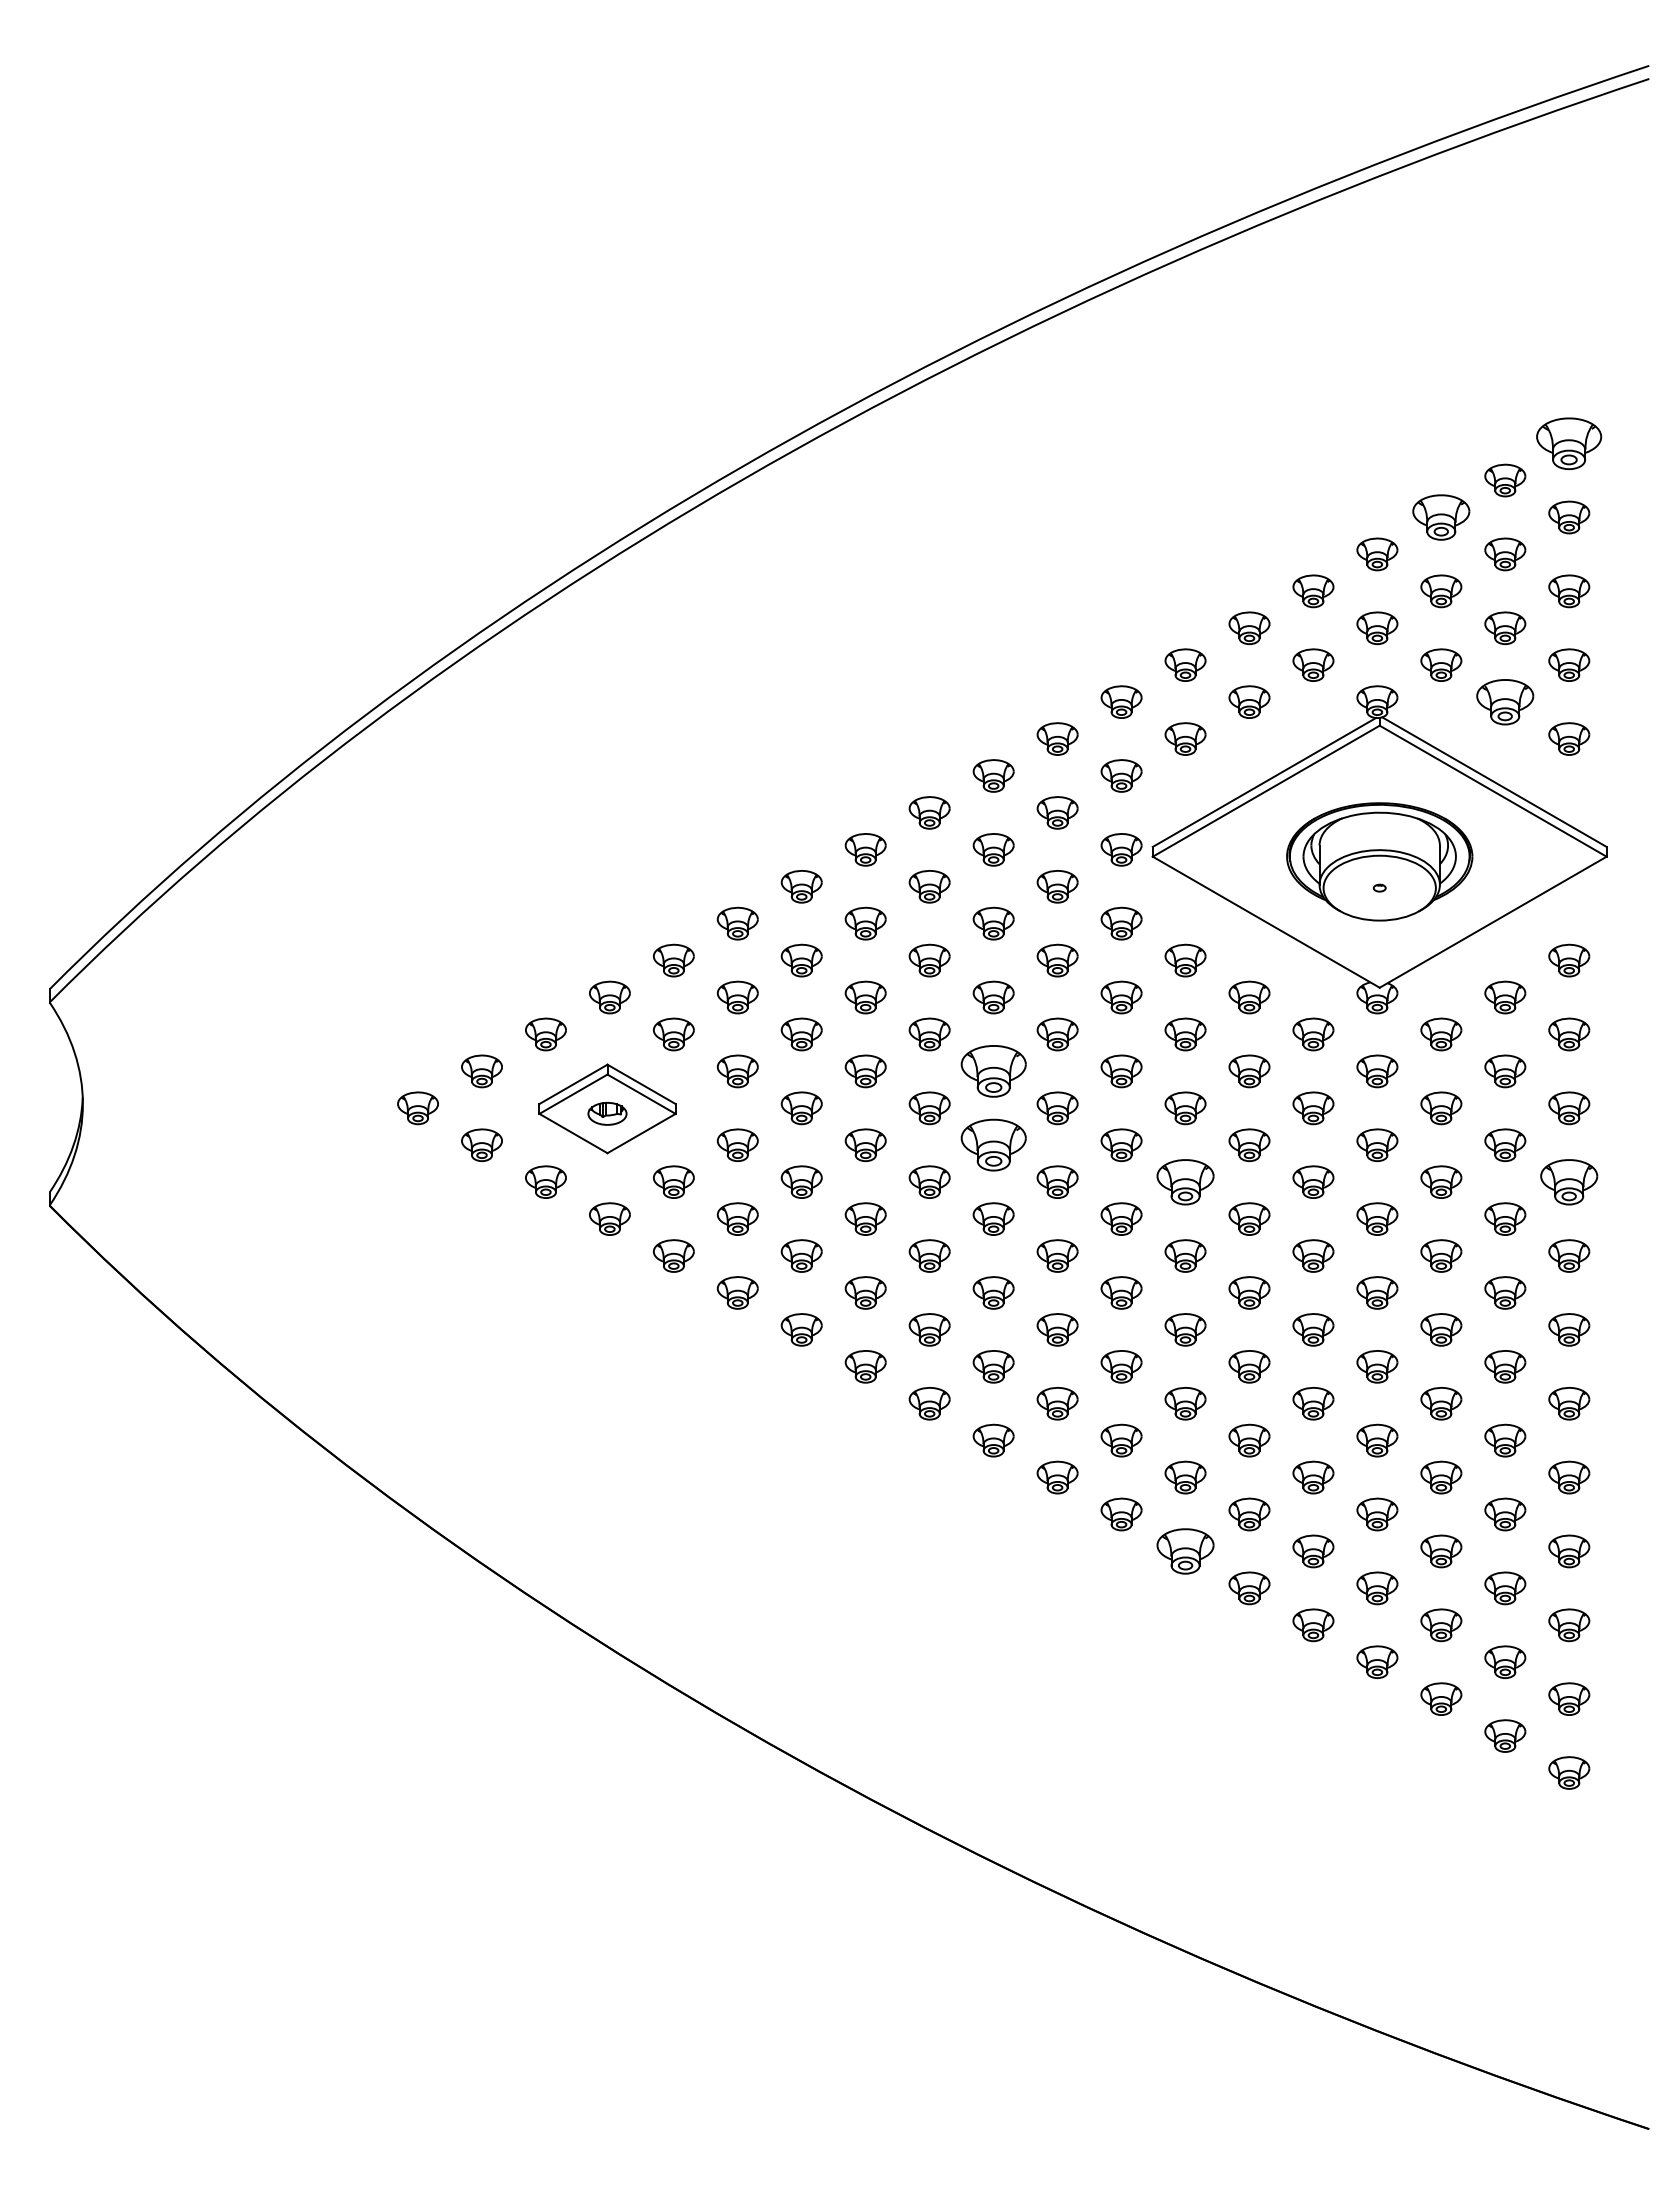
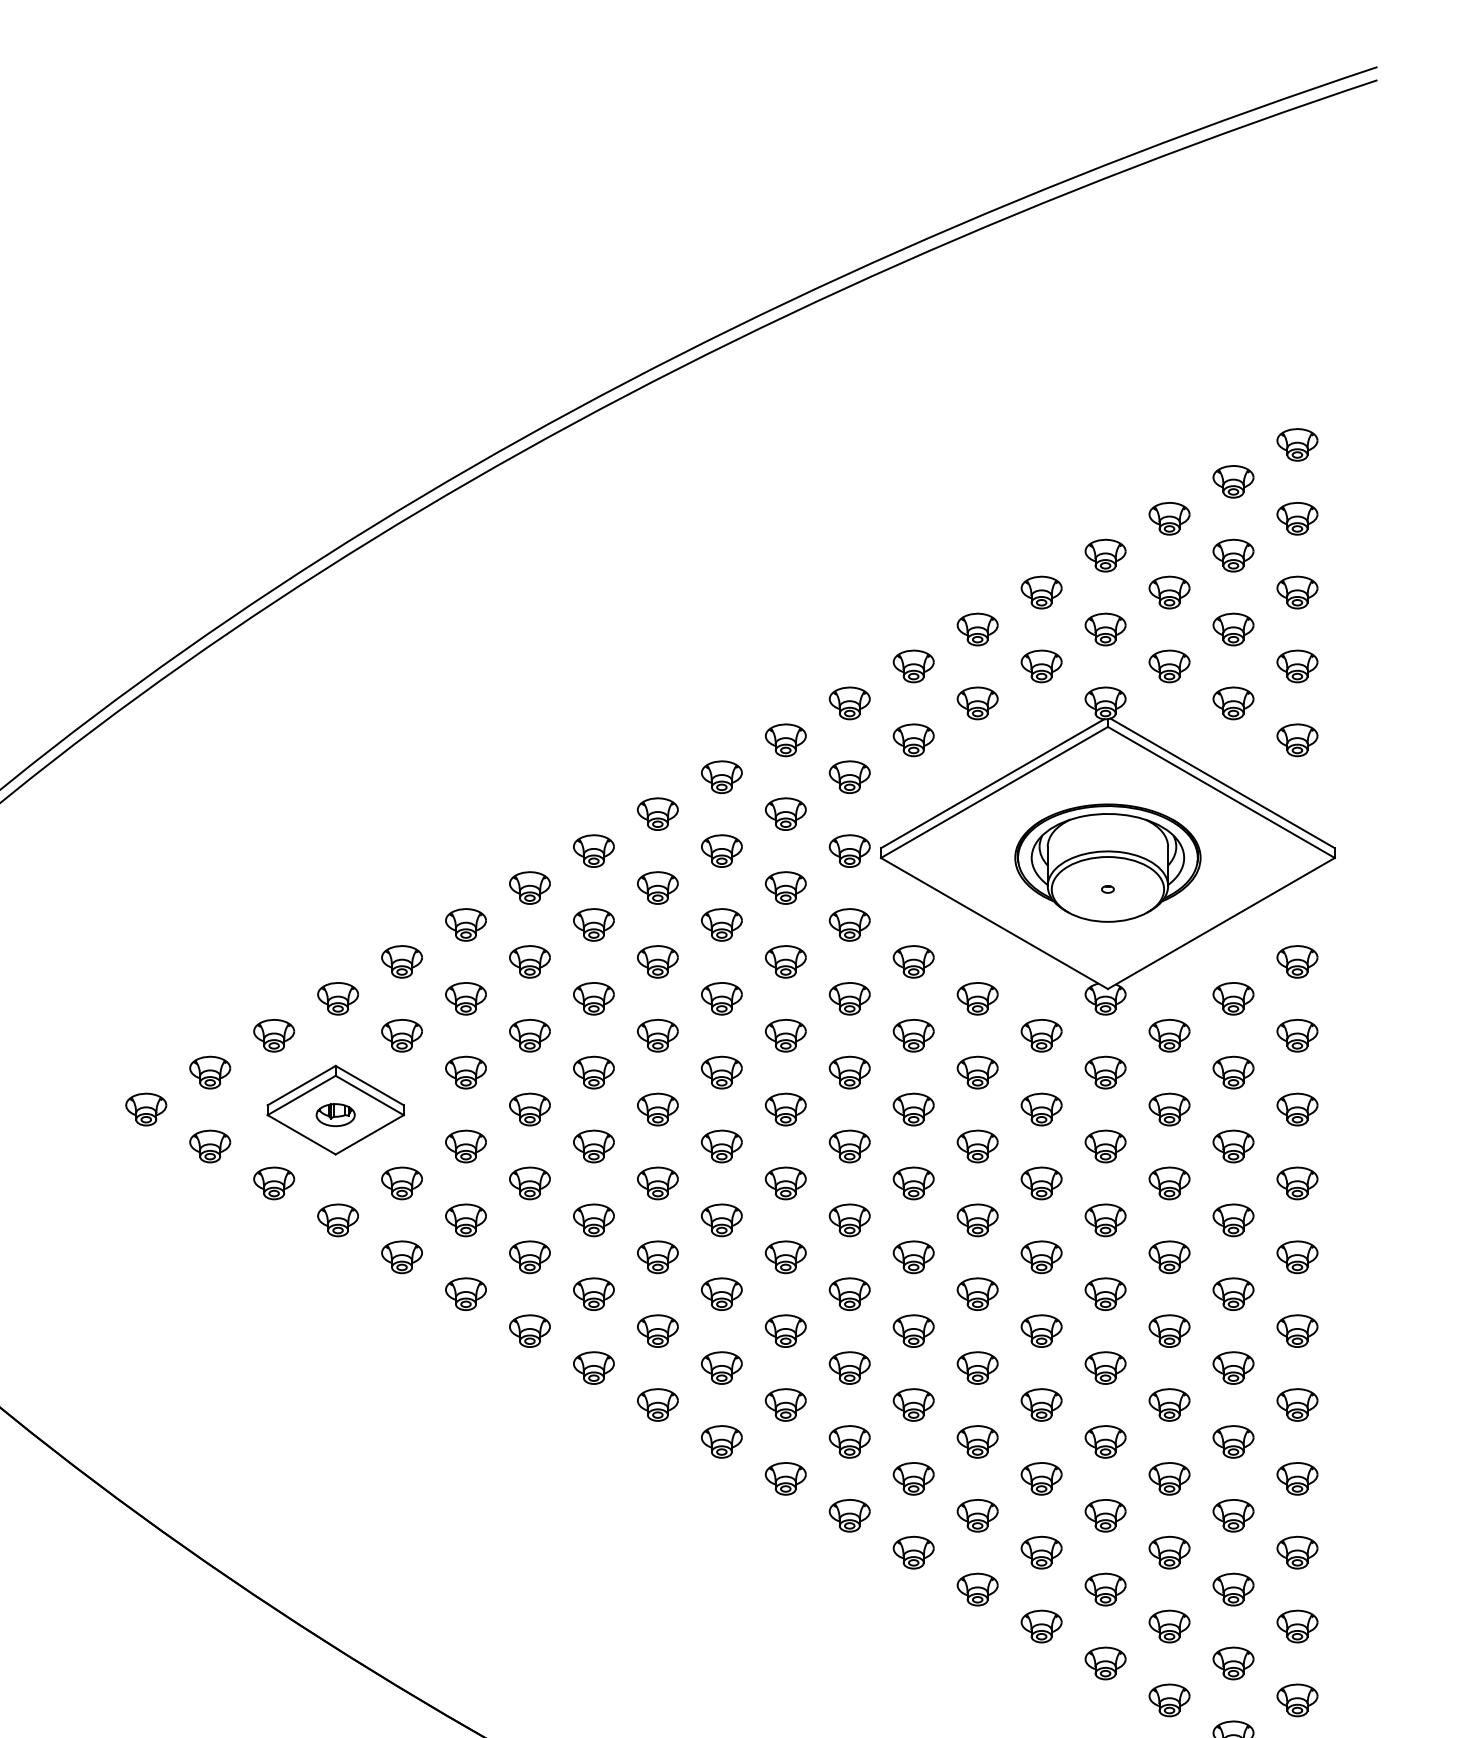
part: (1569, 443) -> (1297, 444), size x0.62
part: (1441, 517) -> (1169, 518), size x0.71
part: (1505, 701) -> (1233, 702), size x0.71
part: (993, 1071) -> (721, 1072), size x0.62
part: (993, 1145) -> (721, 1146), size x0.62
part: (1185, 1181) -> (913, 1182), size x0.71
part: (1569, 1181) -> (1297, 1182), size x0.71
part: (1185, 1551) -> (913, 1552), size x0.71

